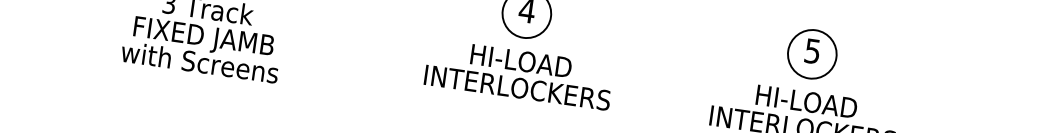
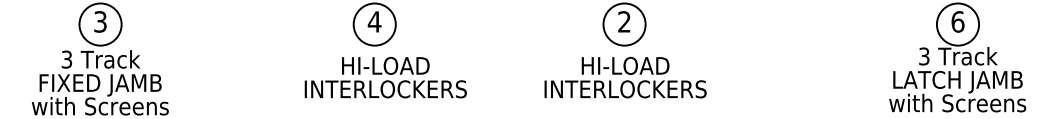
text: (812, 50) -> (624, 21), 5 -> 2
text: (519, 74) -> (385, 77), moved

